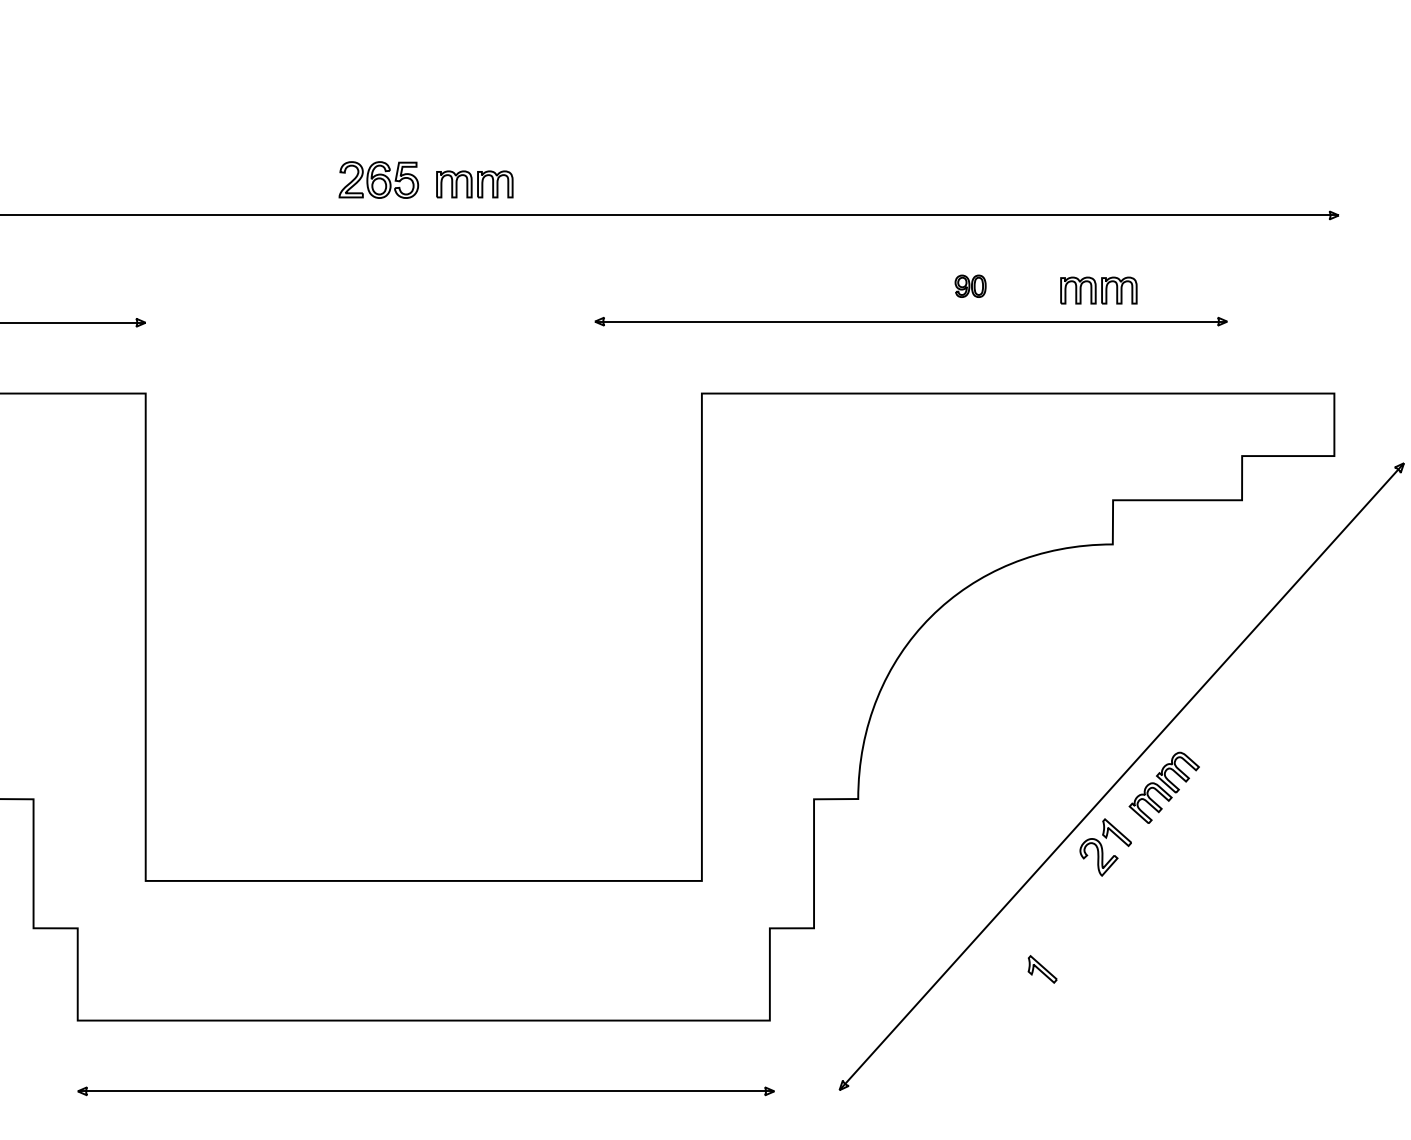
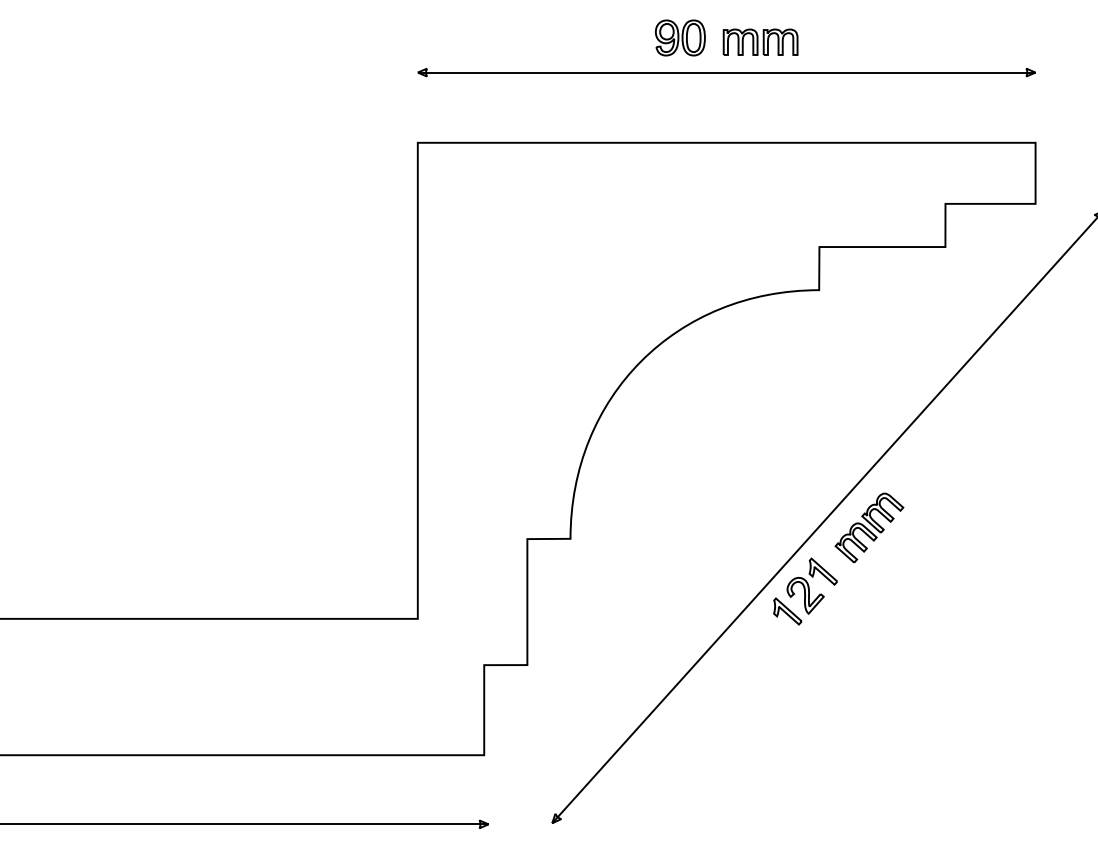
part: (970, 286) -> (680, 38), size x1.67
part: (1098, 290) -> (760, 42), moved
part: (910, 321) -> (726, 72), moved
part: (1042, 969) -> (787, 611), moved

